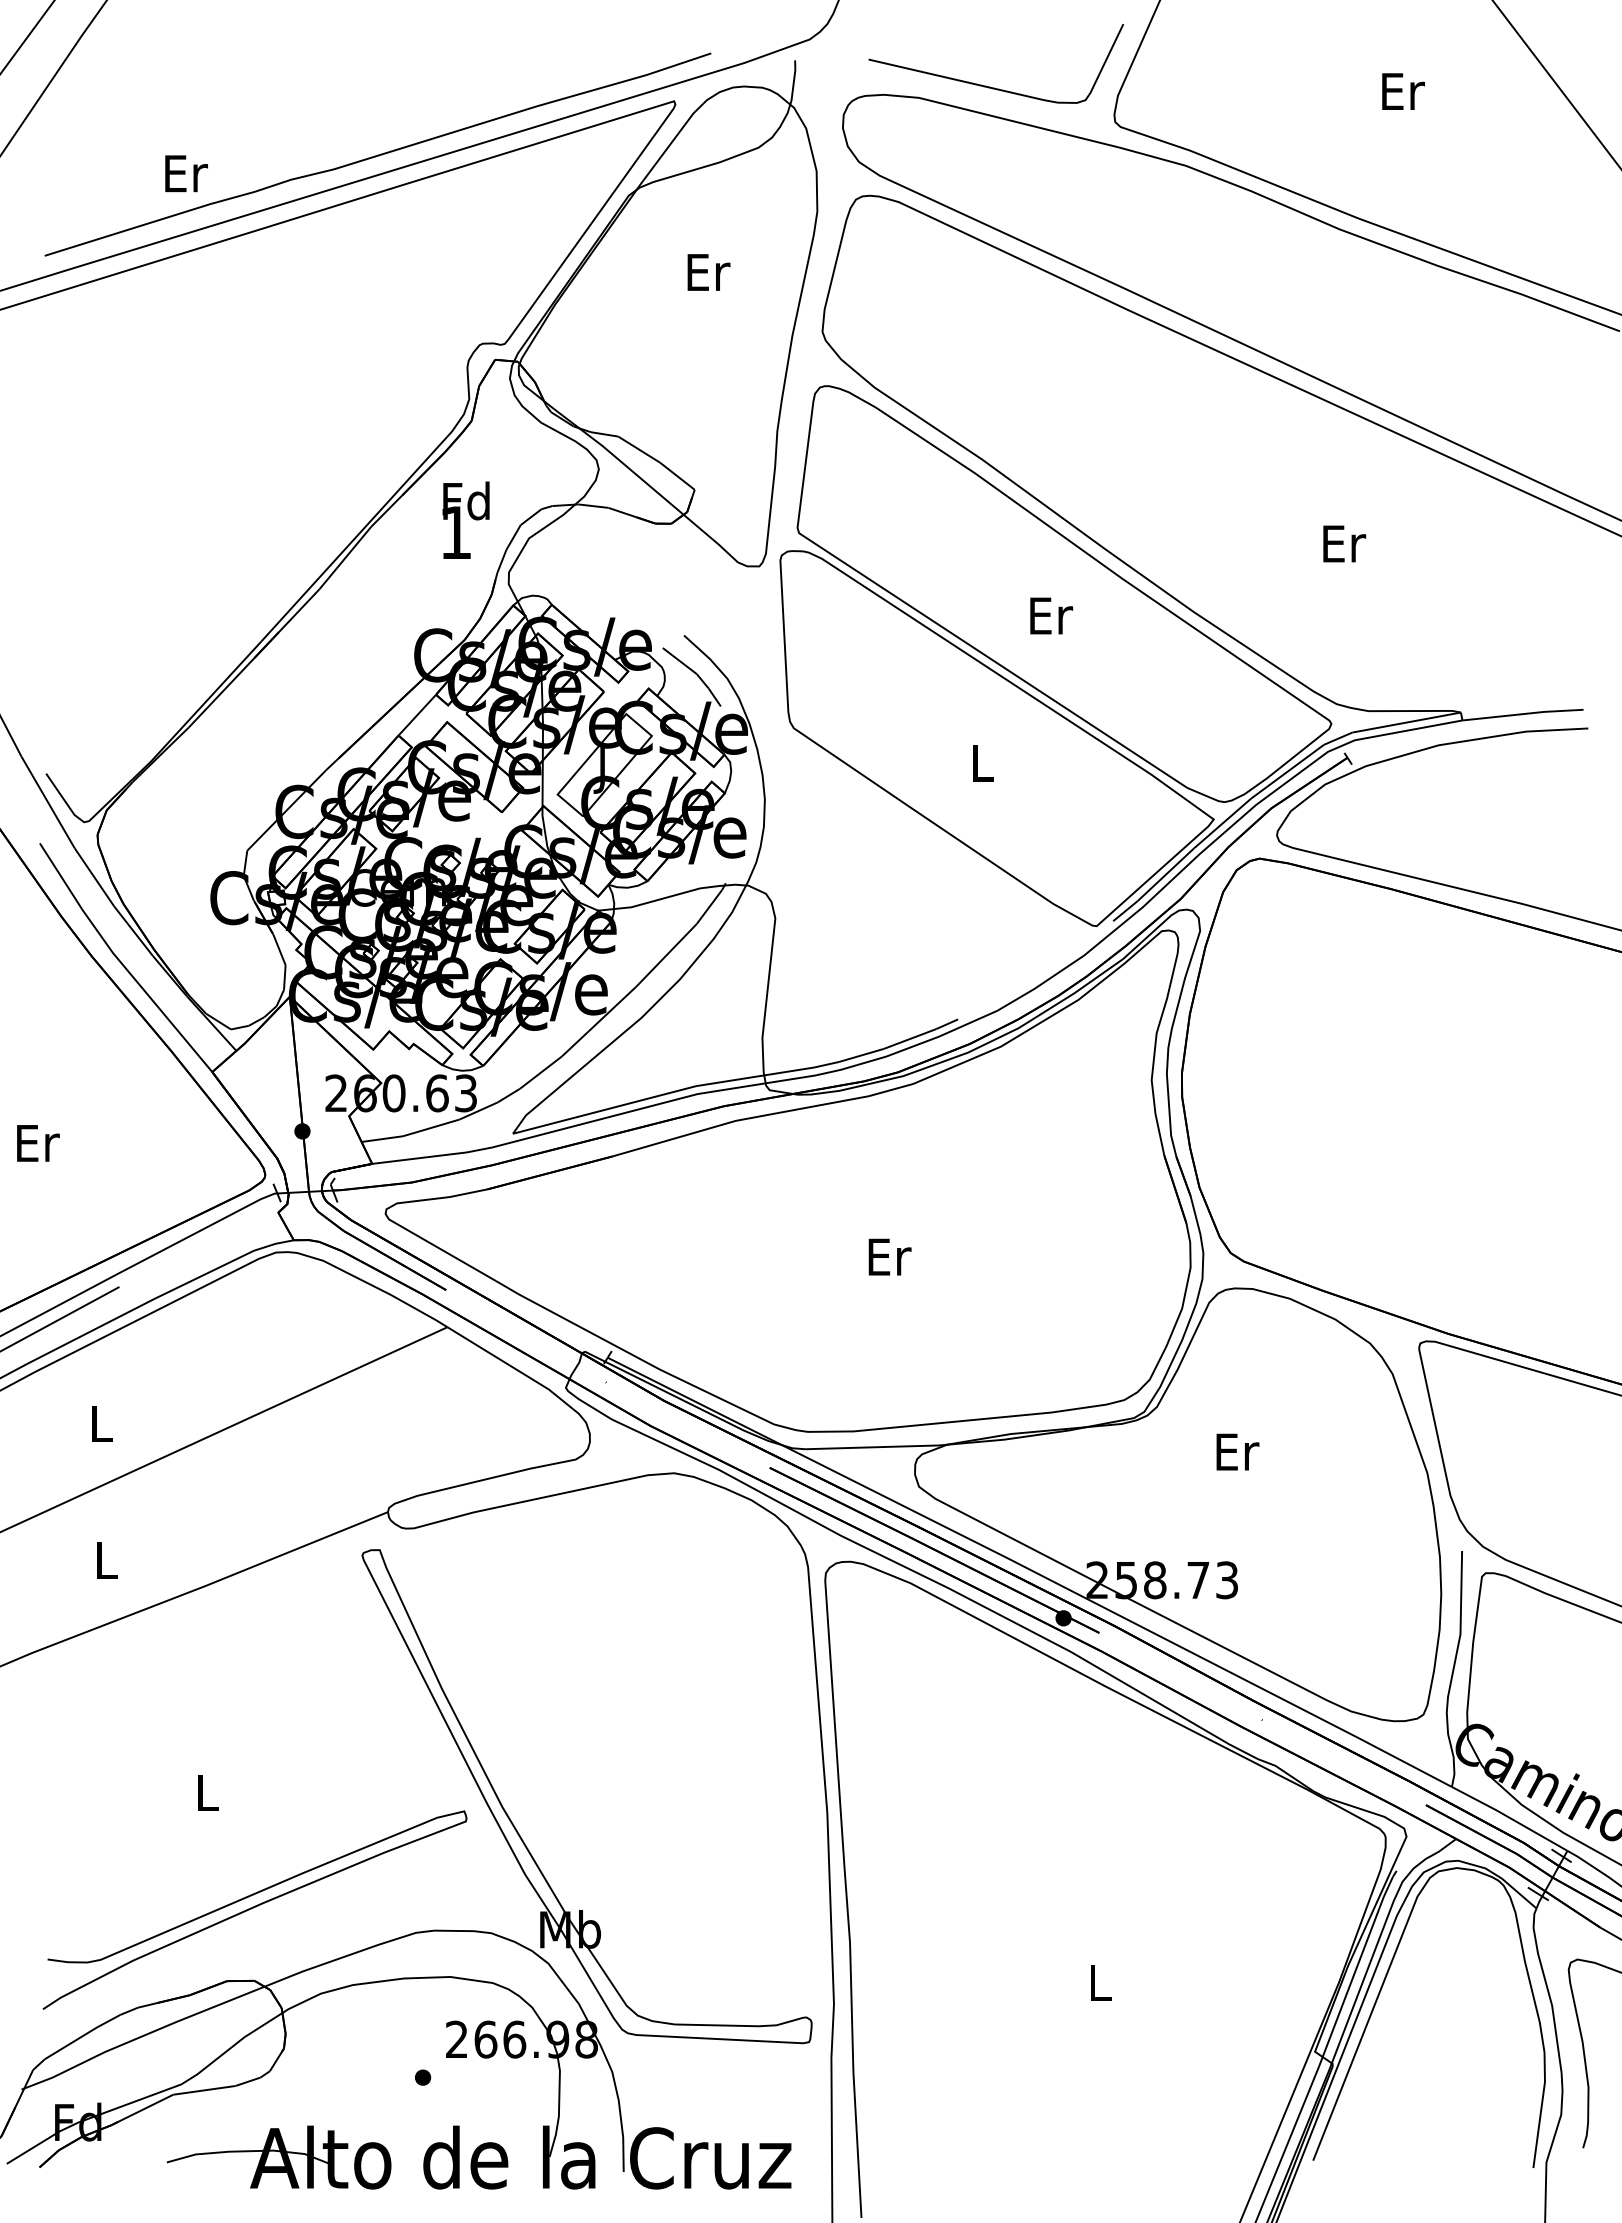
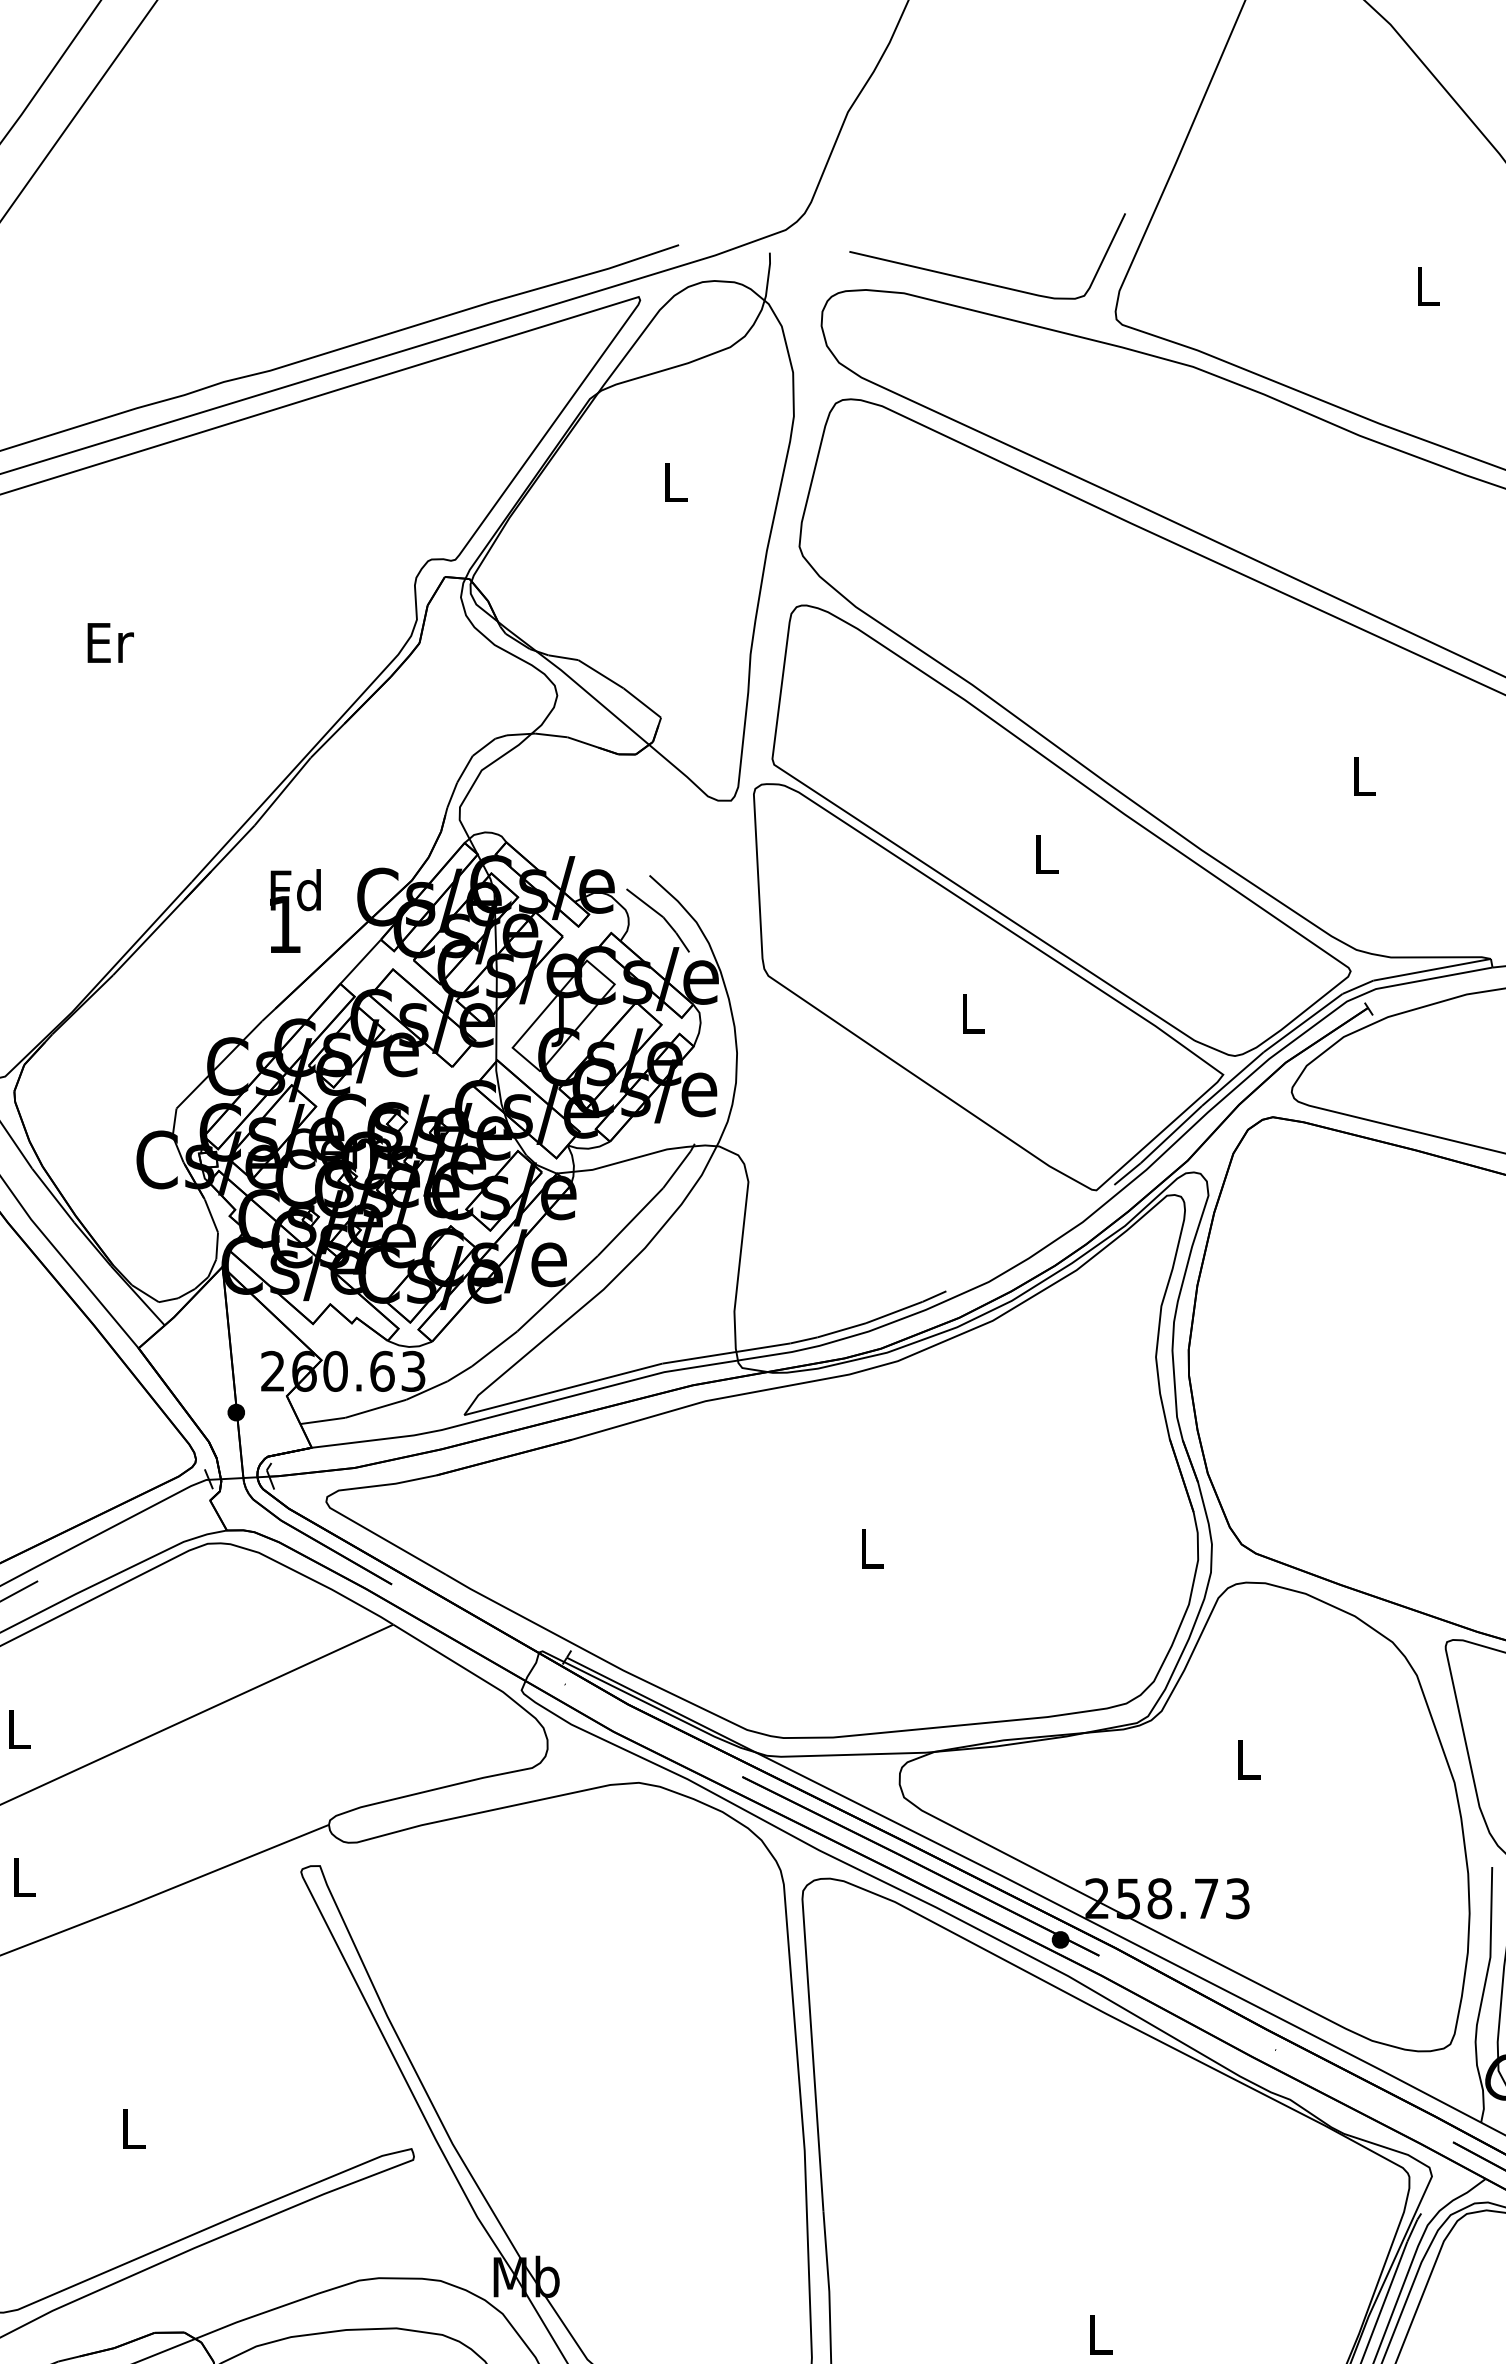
text: (1403, 91) -> (1428, 286), Er -> L
text: (186, 173) -> (110, 642), moved
text: (708, 272) -> (676, 482), Er -> L
text: (465, 519) -> (294, 910), moved
text: (1344, 543) -> (1364, 775), Er -> L
text: (1051, 615) -> (1047, 853), Er -> L
text: (889, 1256) -> (872, 1548), Er -> L
text: (1237, 1451) -> (1248, 1759), Er -> L

